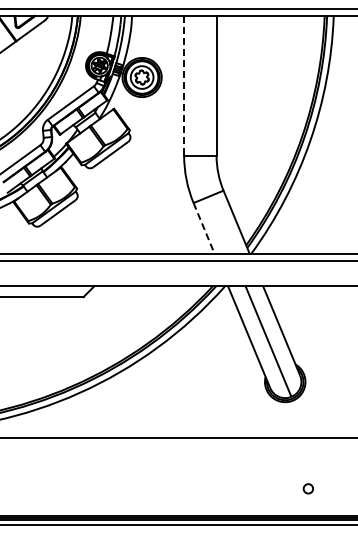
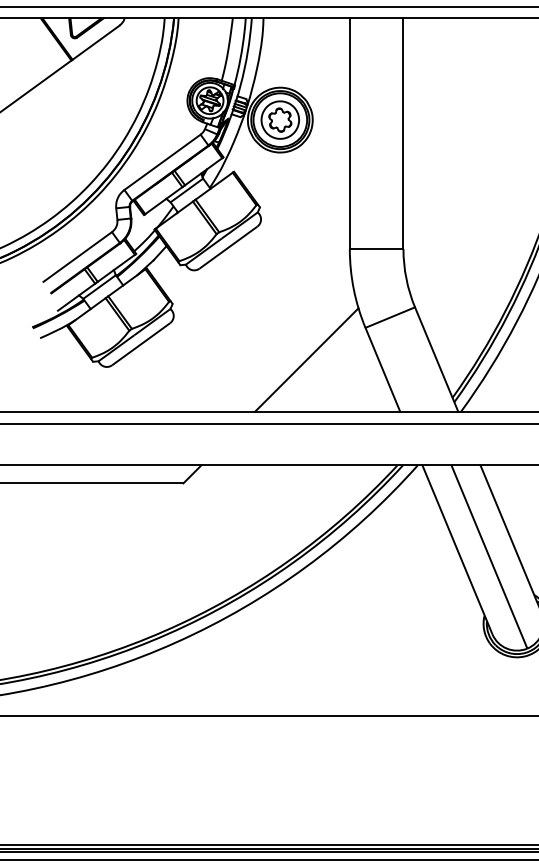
line: (184, 85) -> (350, 133), dashed -> solid
line: (157, 222) -> (305, 360), added
line: (204, 228) -> (383, 369), dashed -> solid

